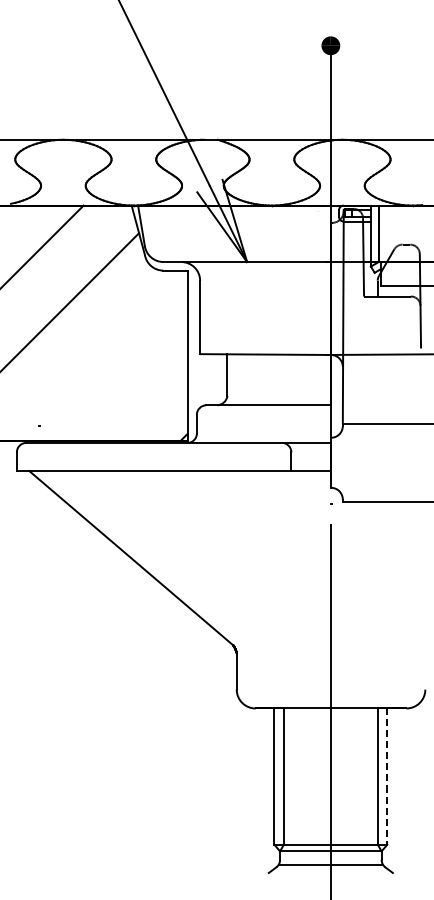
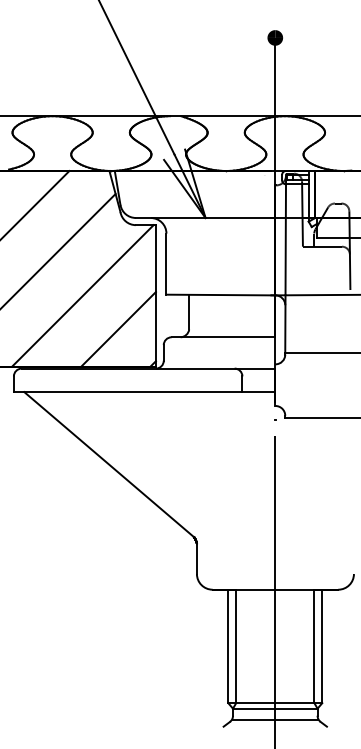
line: (99, 355) -> (82, 295), added
line: (142, 395) -> (118, 329), added
line: (387, 777) -> (322, 647), dashed -> solid

